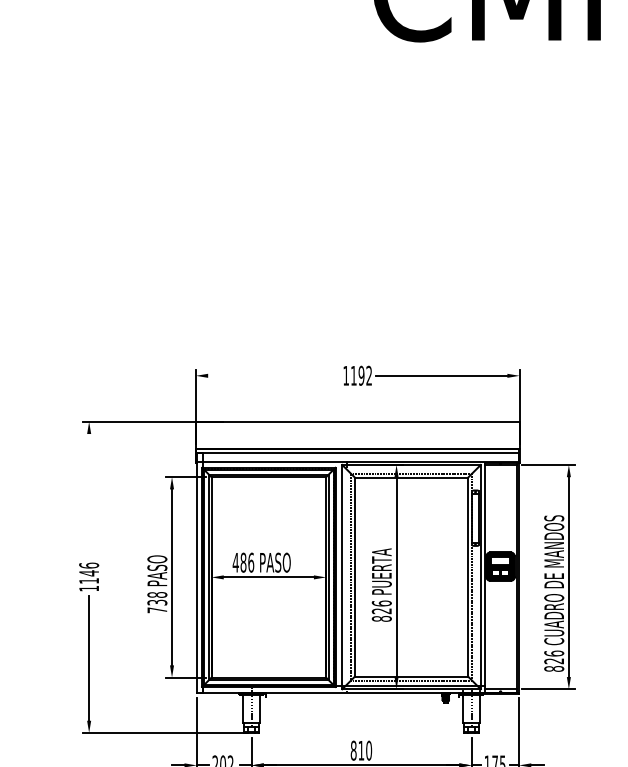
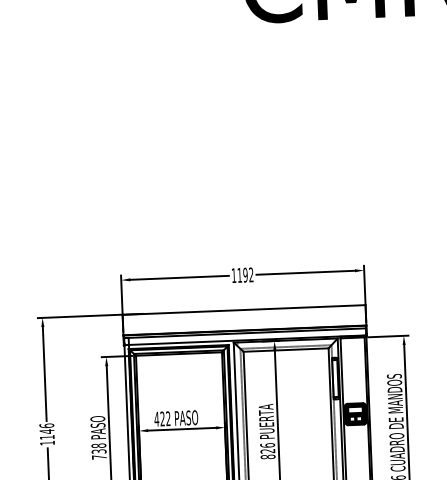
line: (273, 375) -> (179, 277), added
line: (89, 496) -> (45, 373), added
text: (247, 562) -> (165, 418), 486 -> 422

